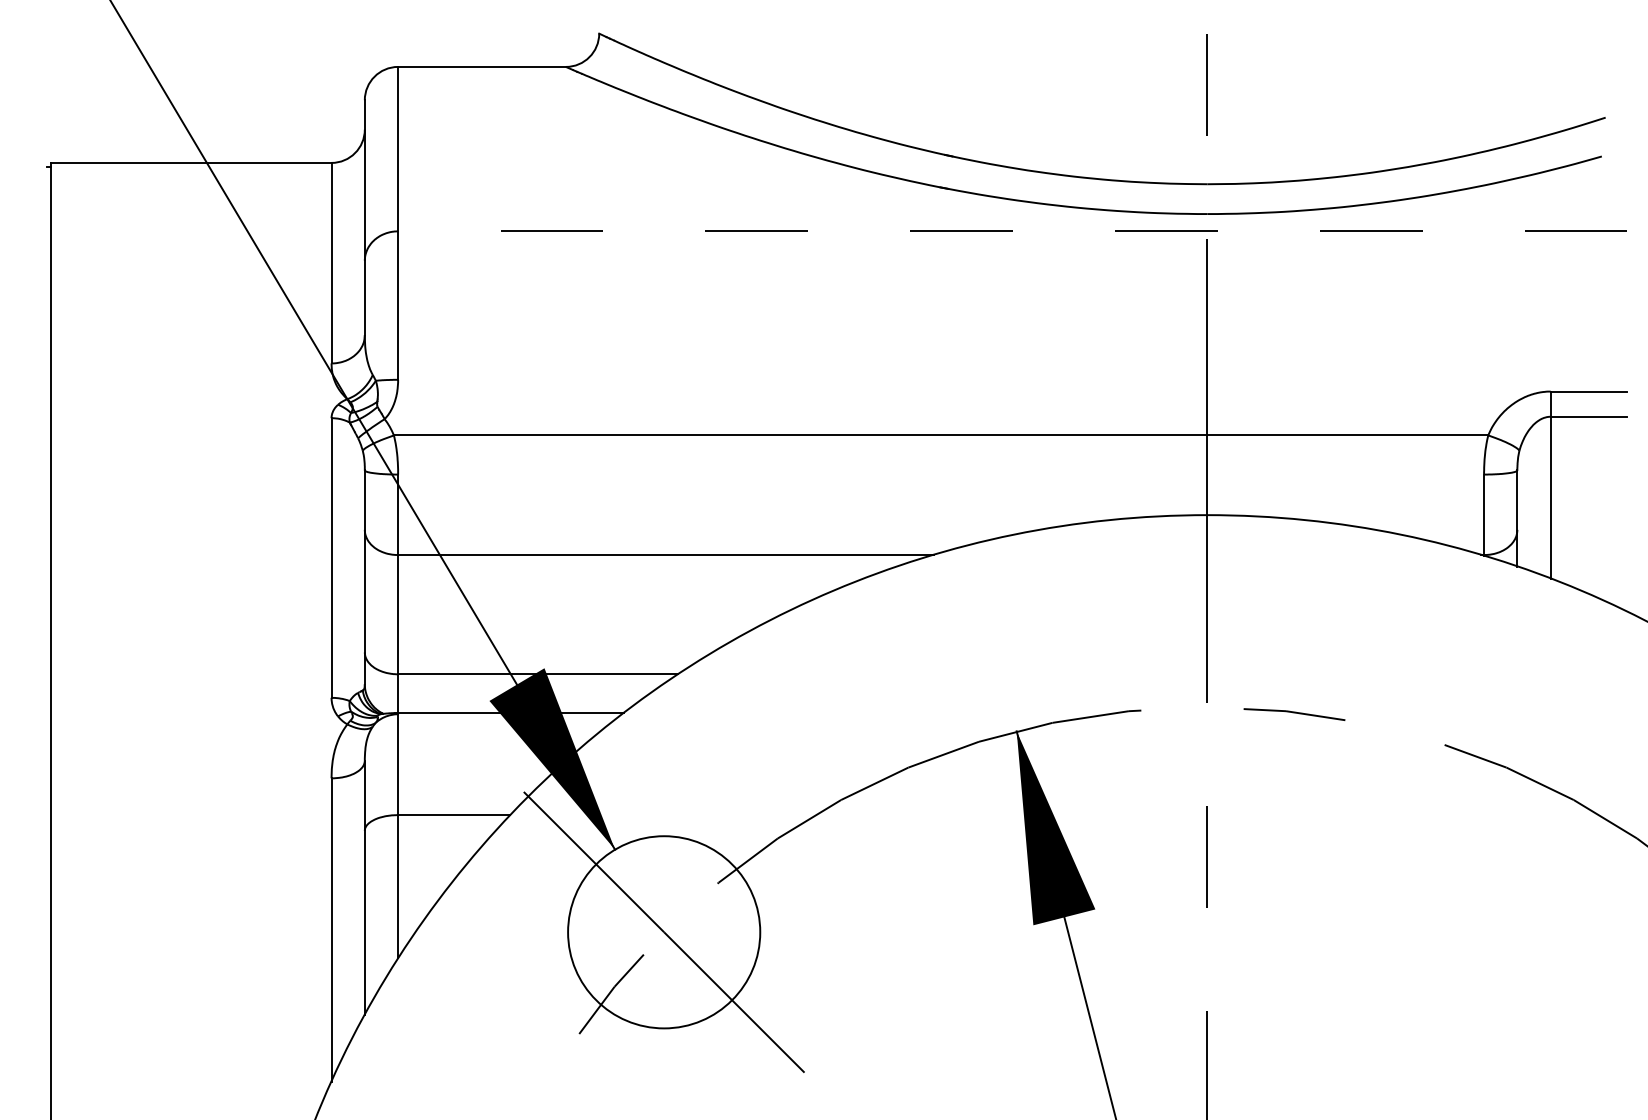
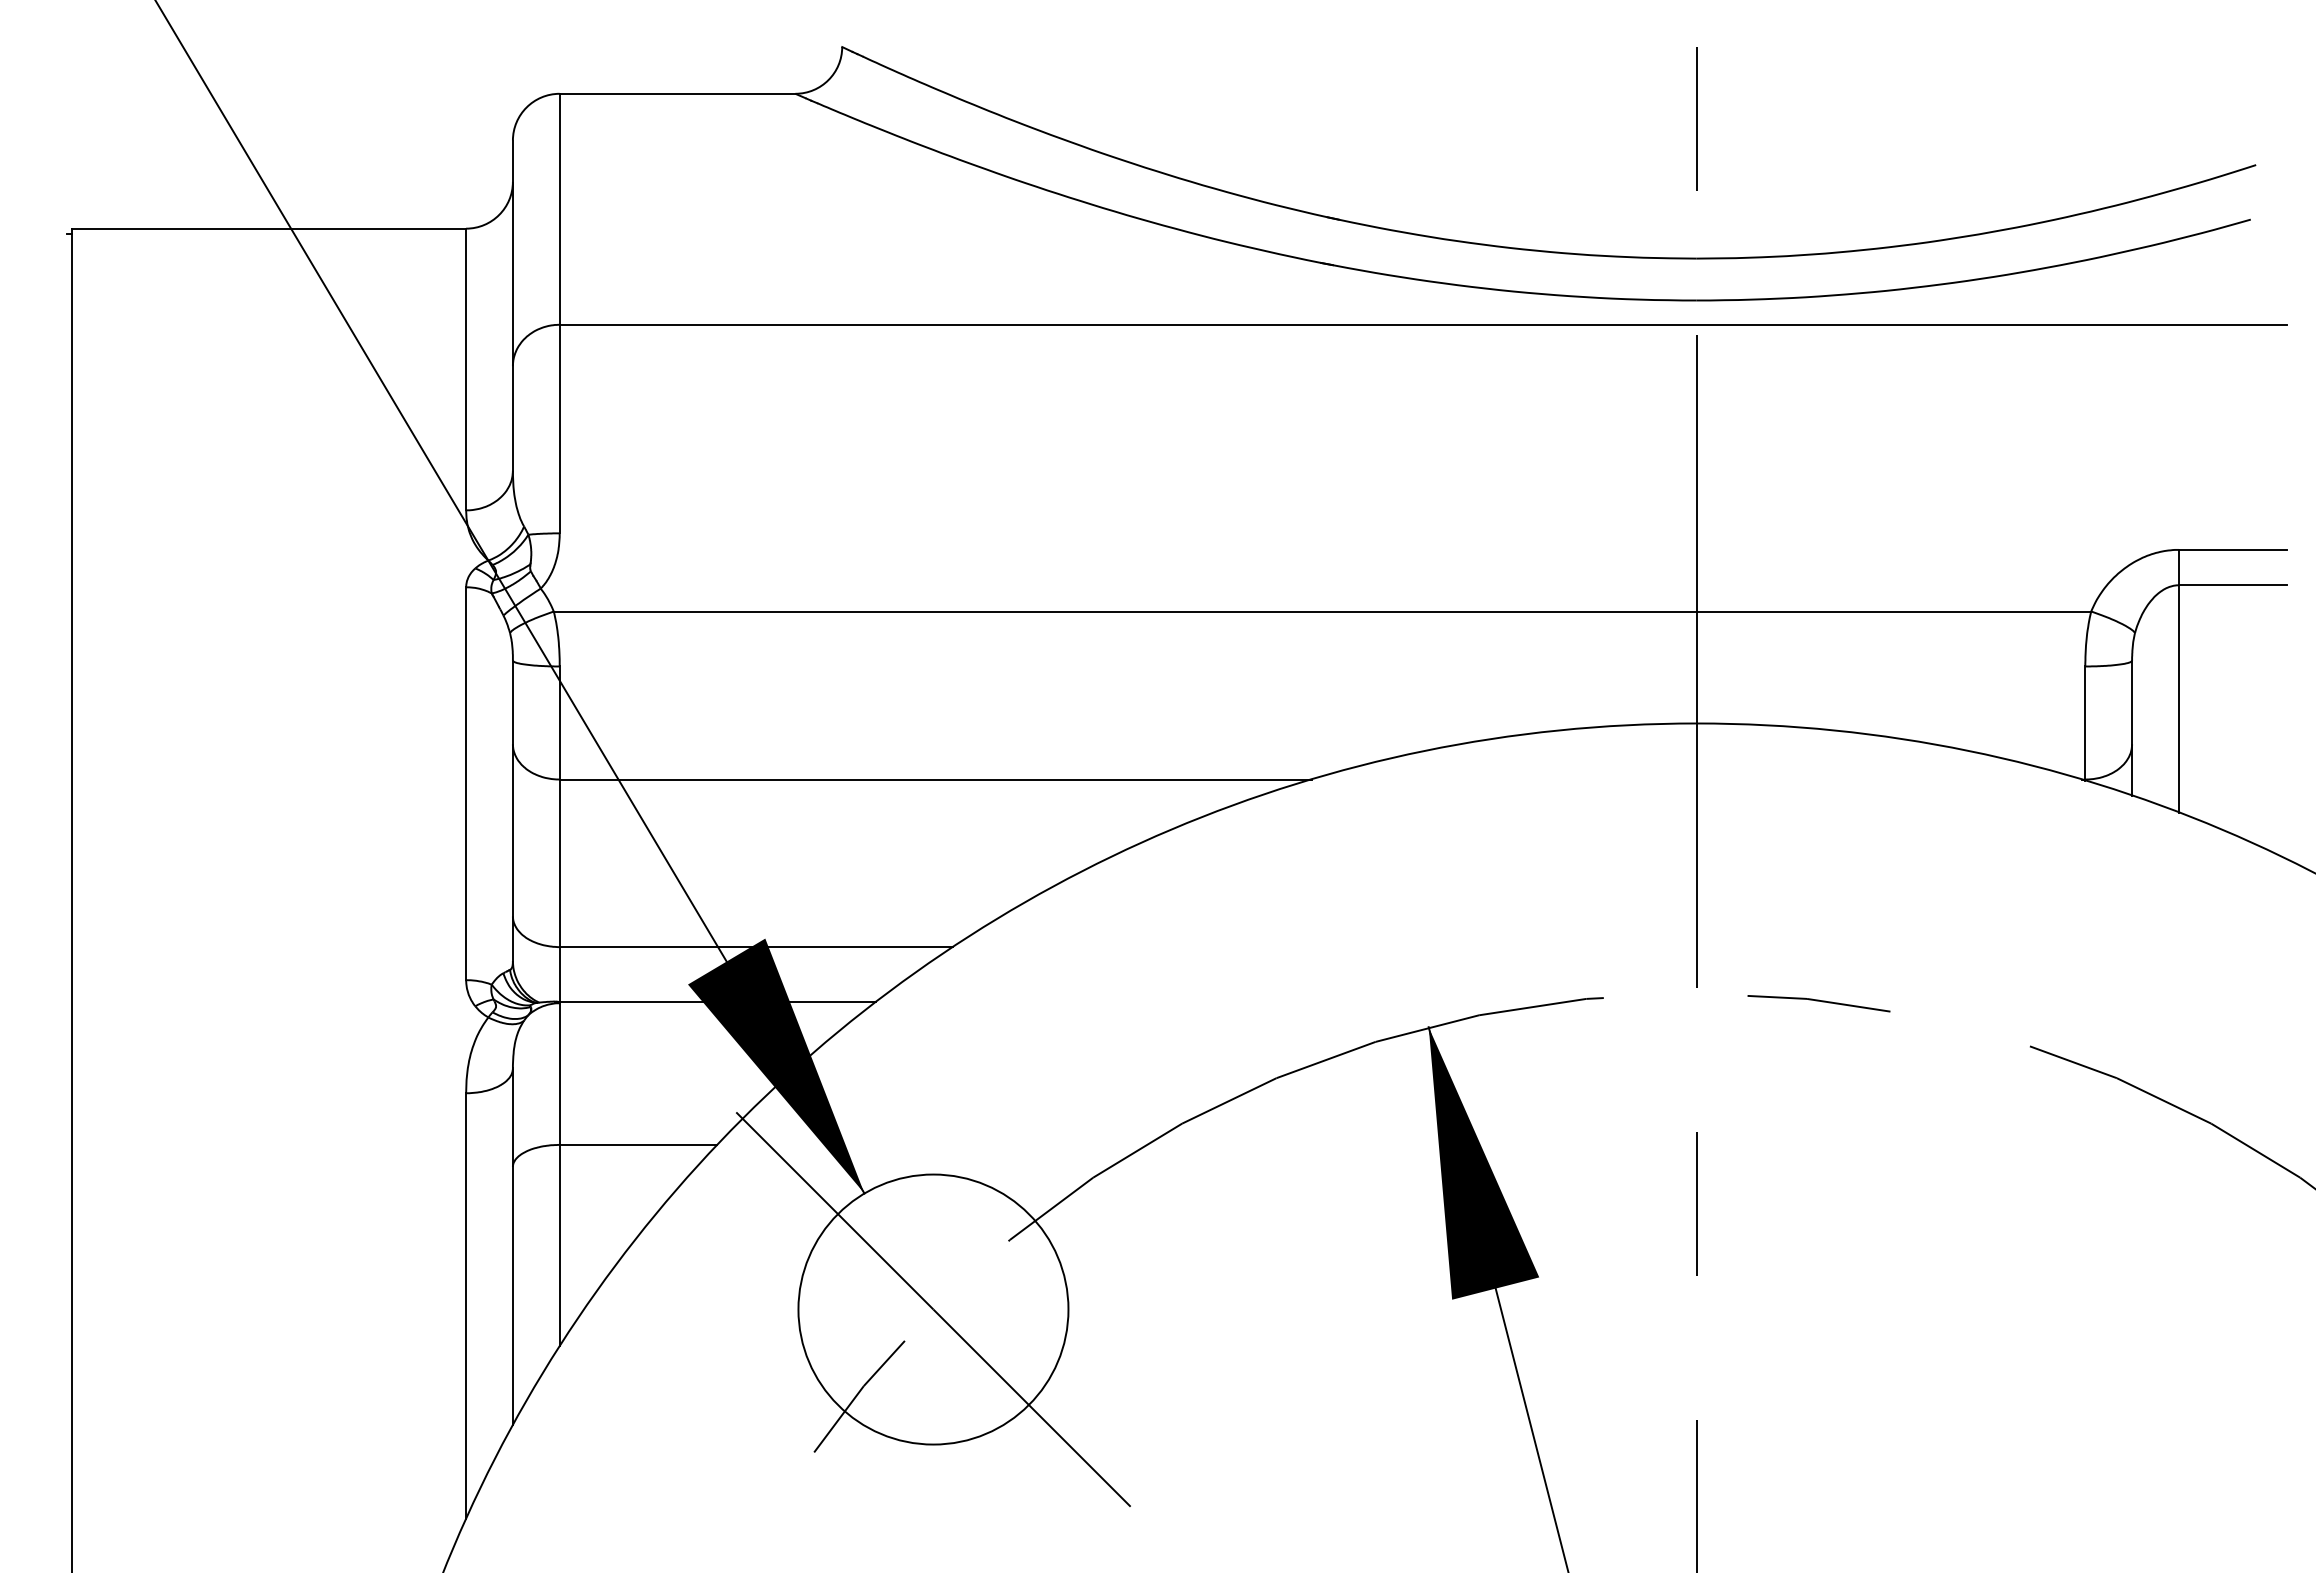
line: (1012, 231) -> (1423, 324), dashed -> solid

